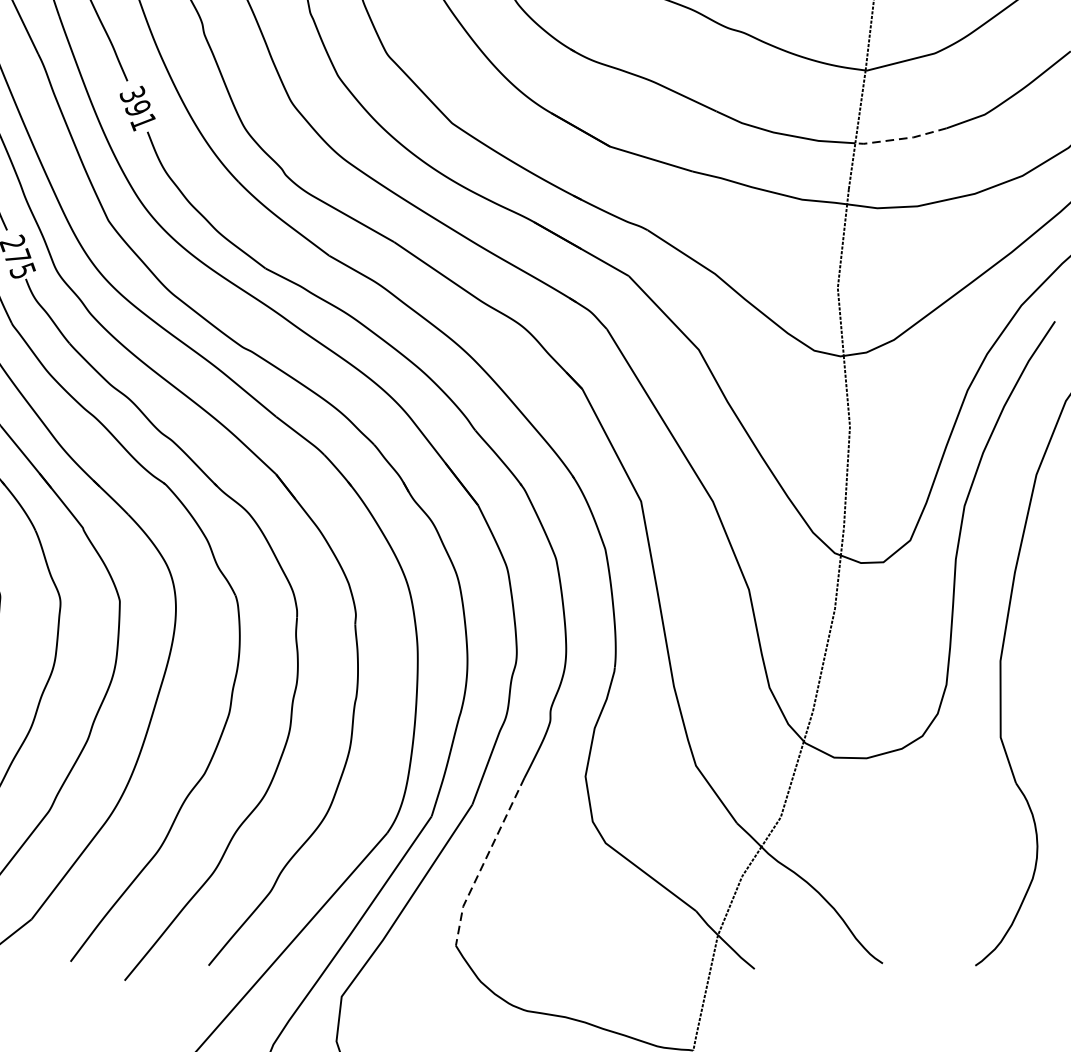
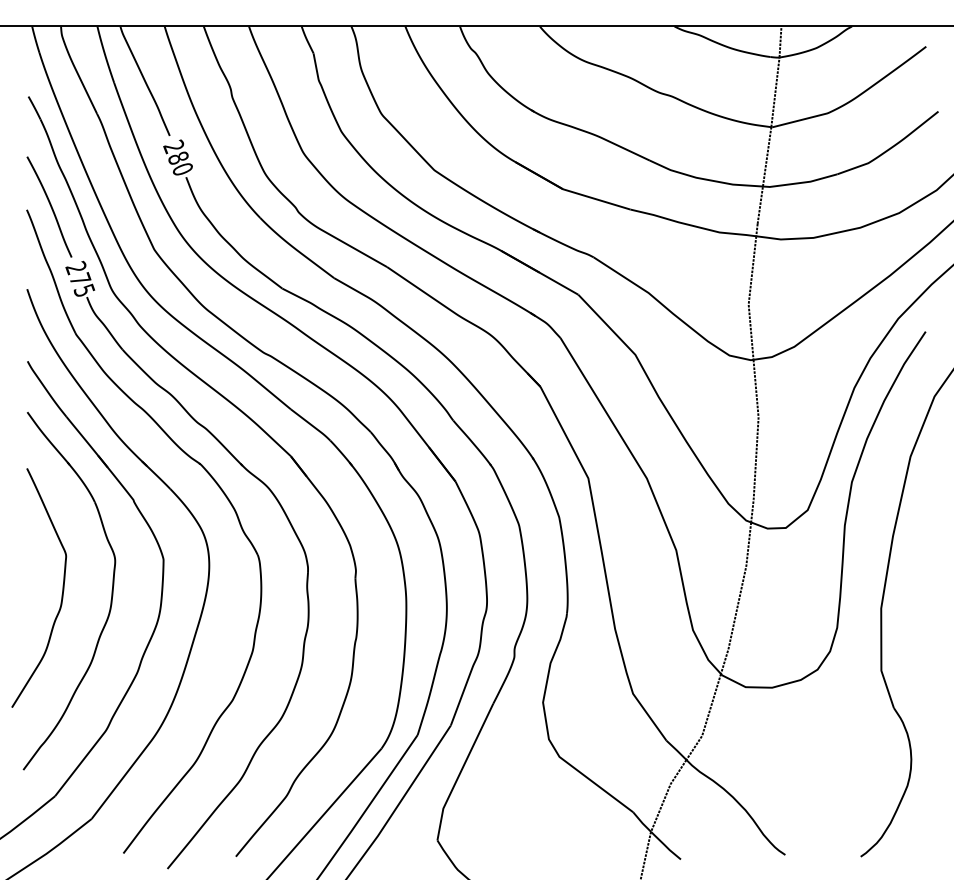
text: (136, 107) -> (177, 157), 391 -> 280
line: (900, 139) -> (799, 183), dashed -> solid
line: (484, 861) -> (460, 771), dashed -> solid

